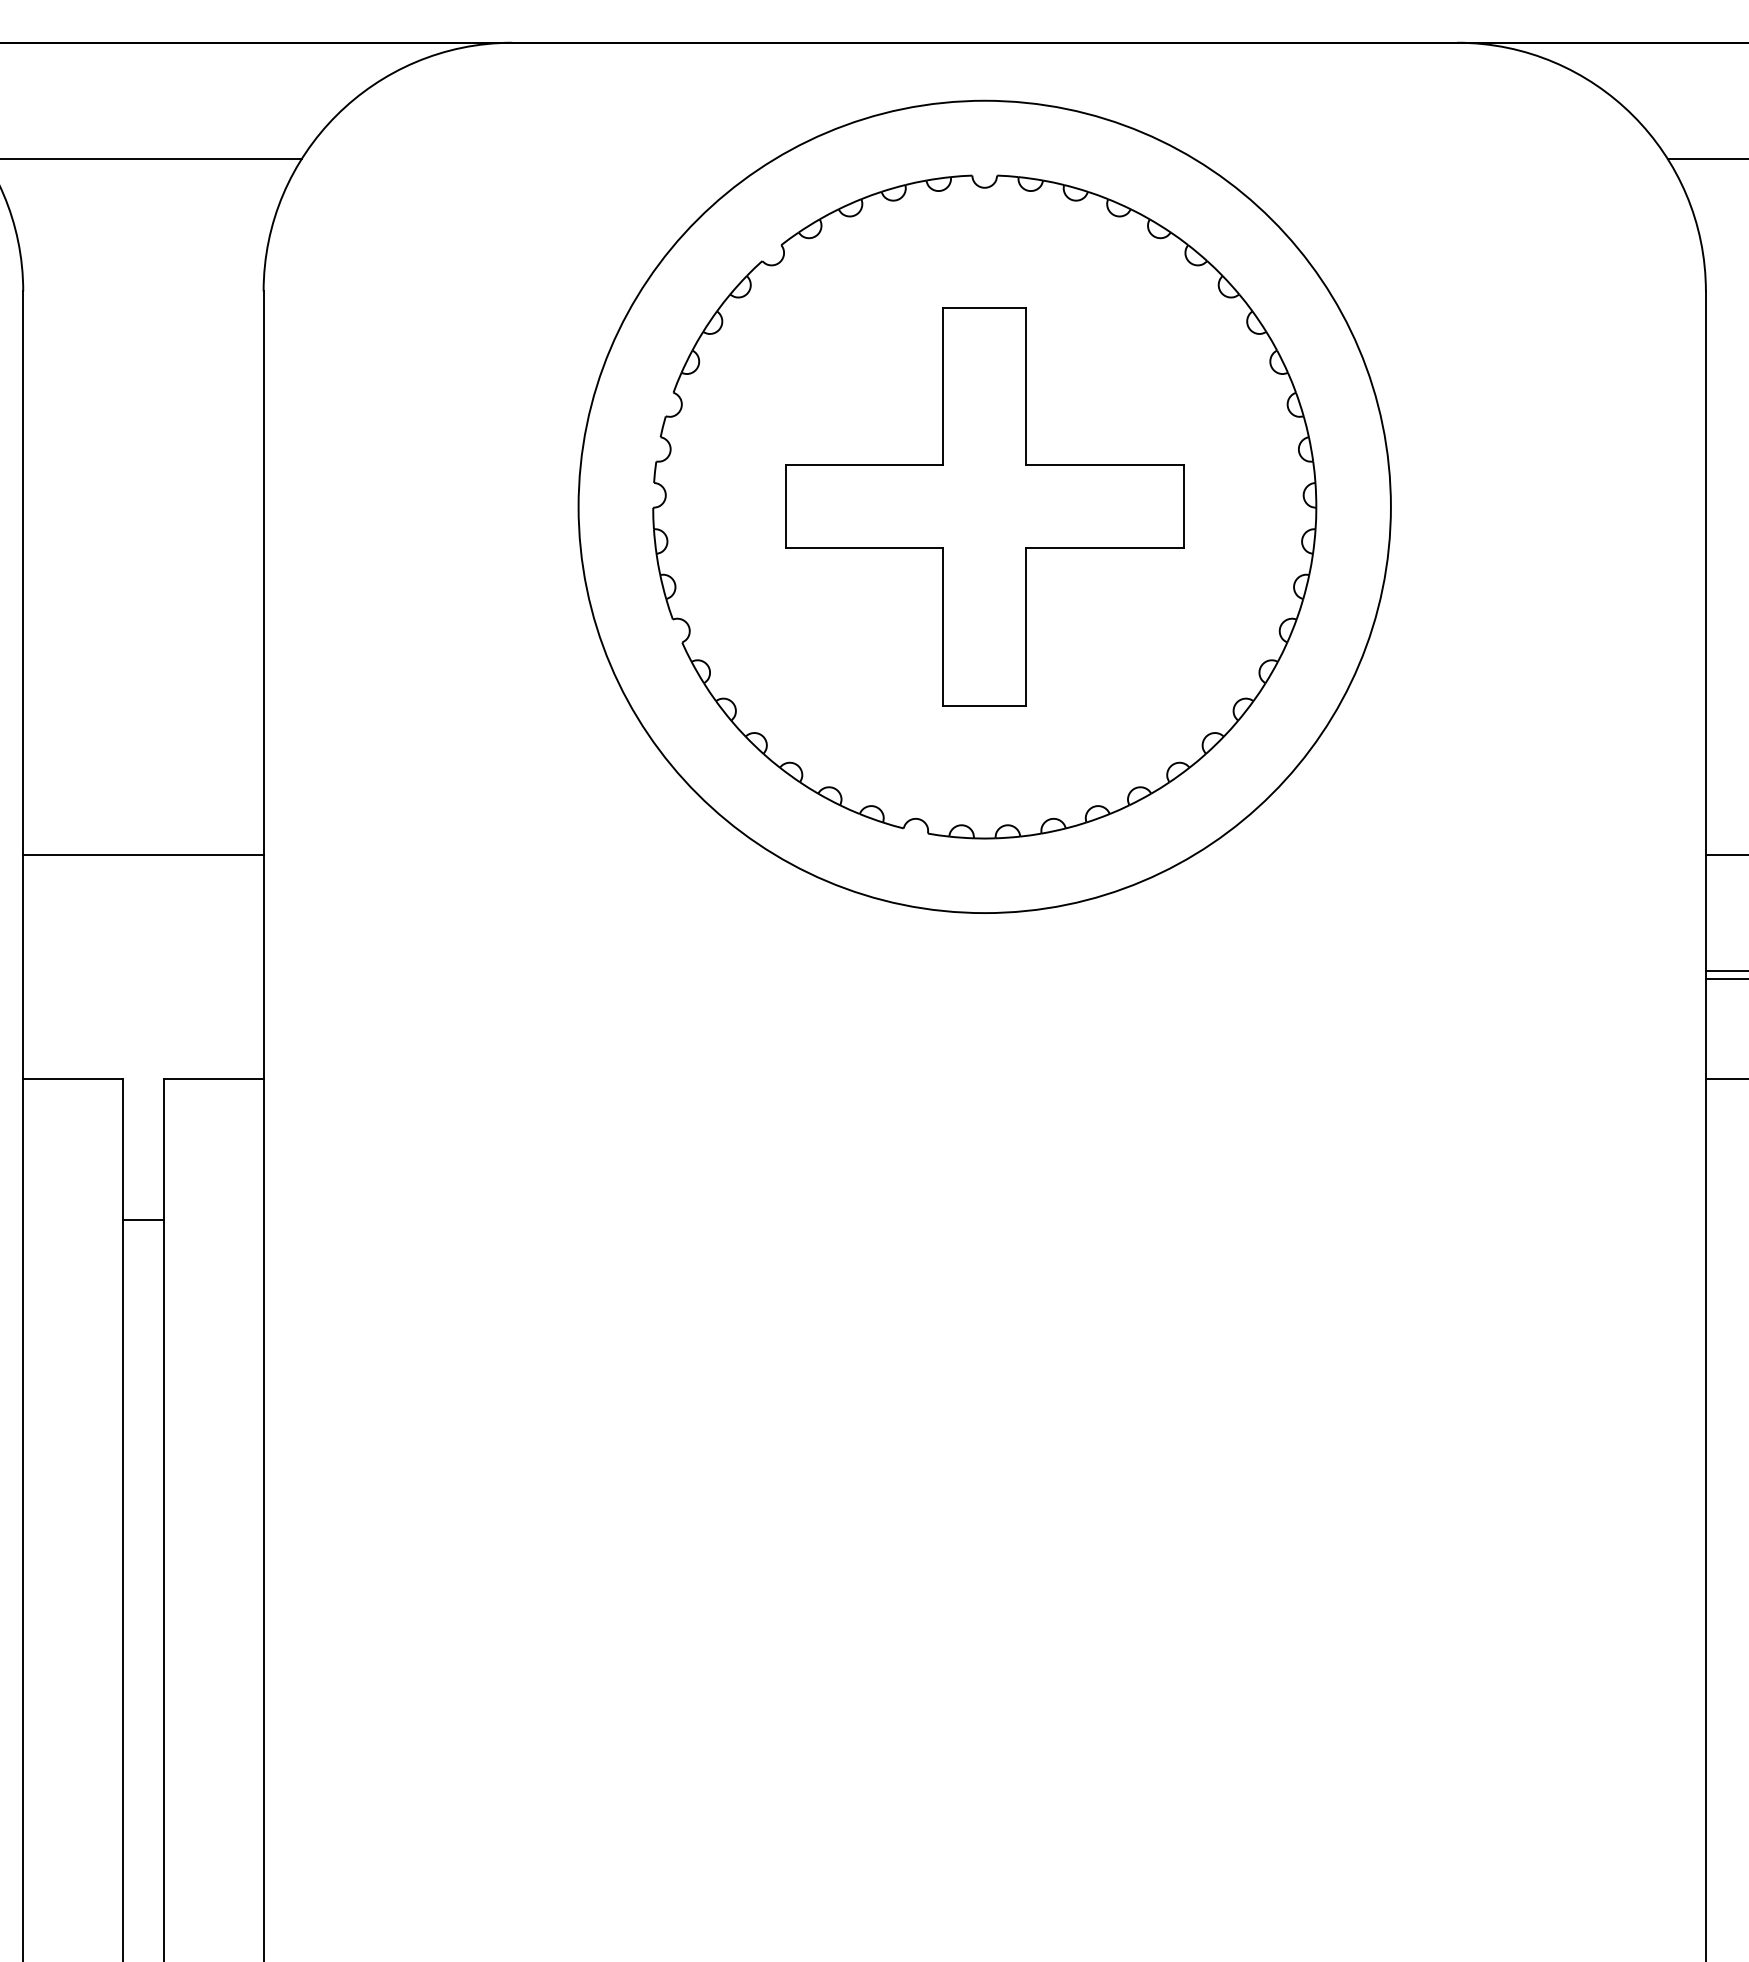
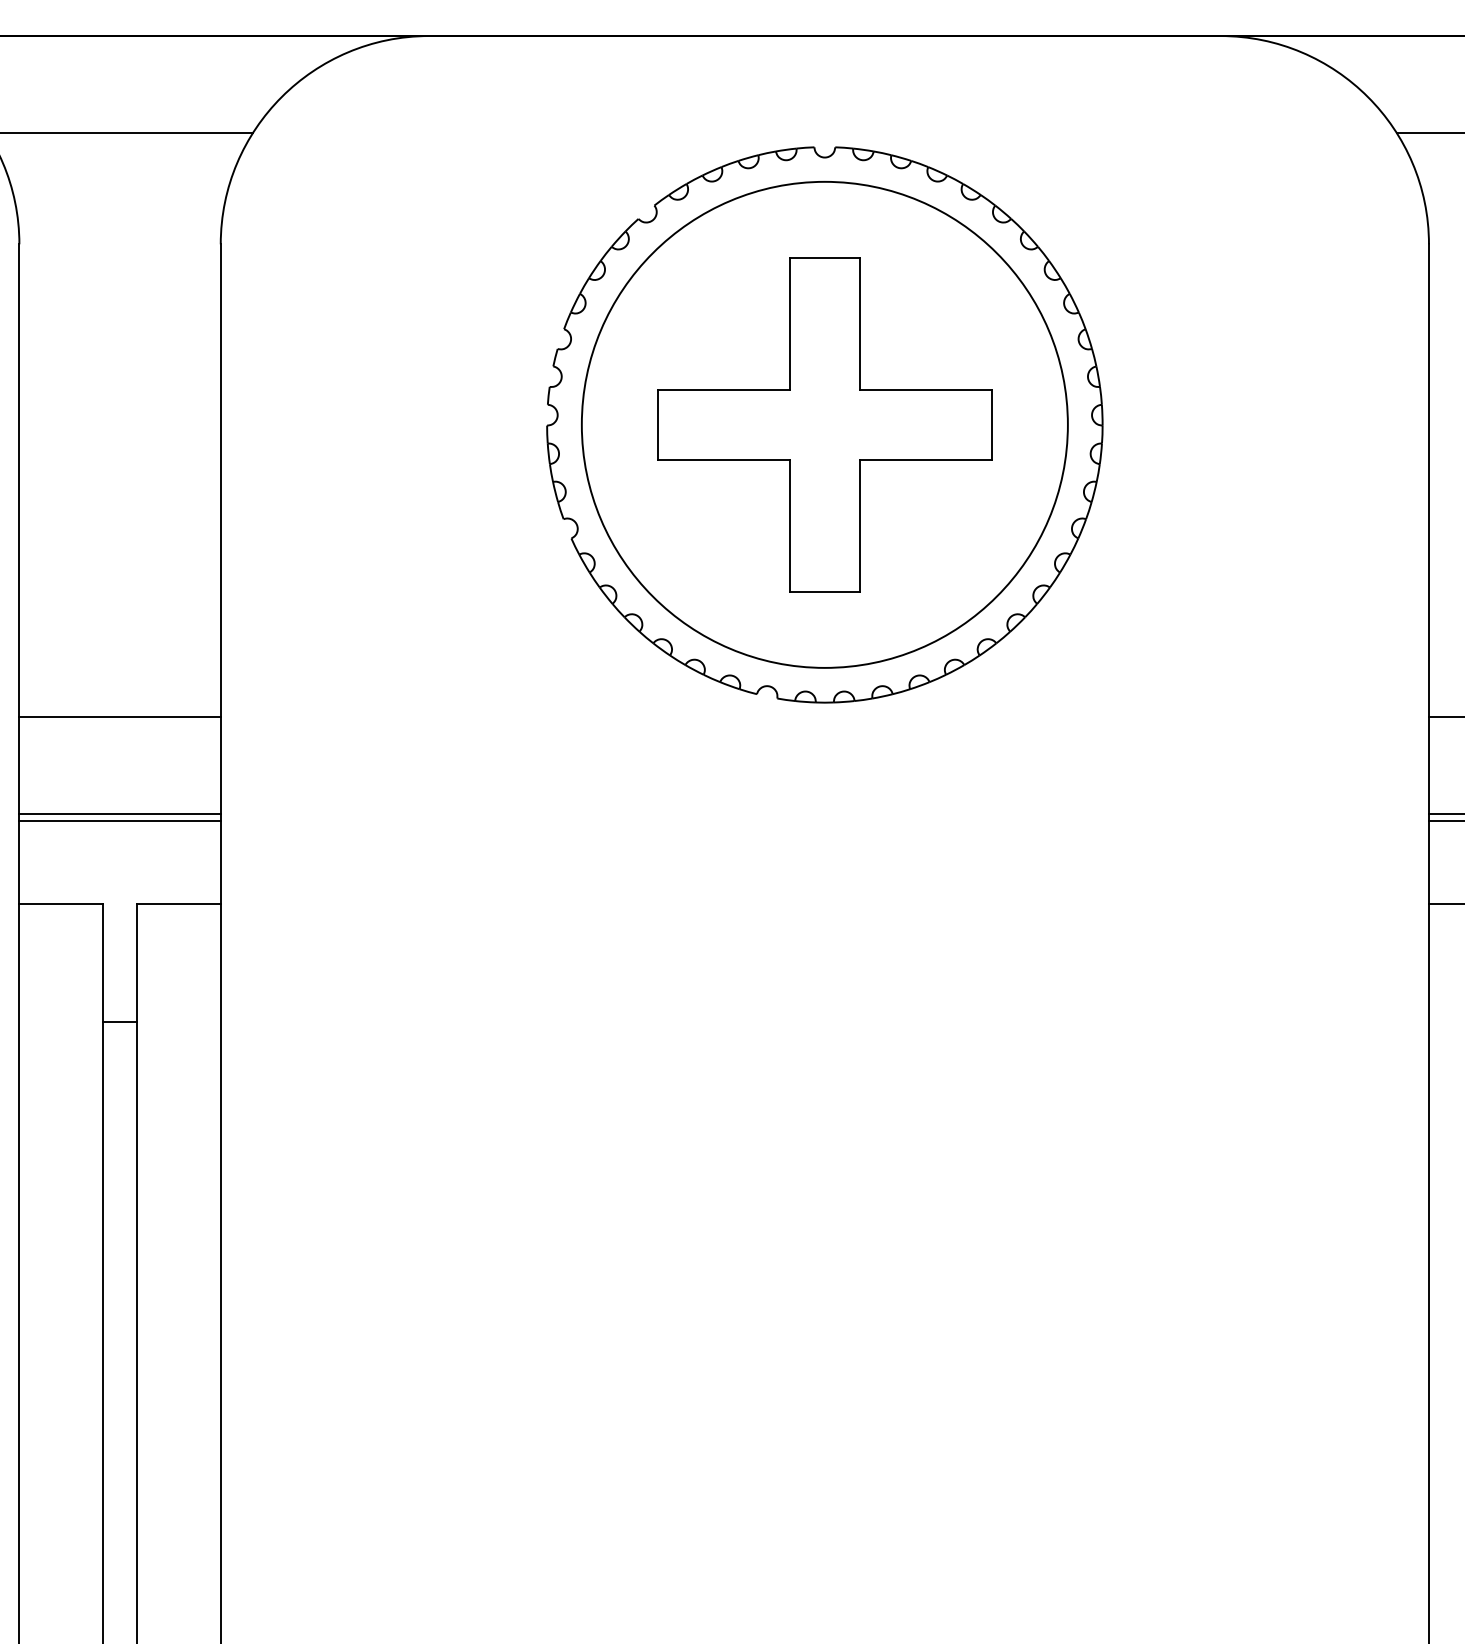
circle: (984, 506) -> (824, 424), size x0.71
line: (143, 971) -> (120, 814), added
line: (143, 979) -> (120, 820), added

